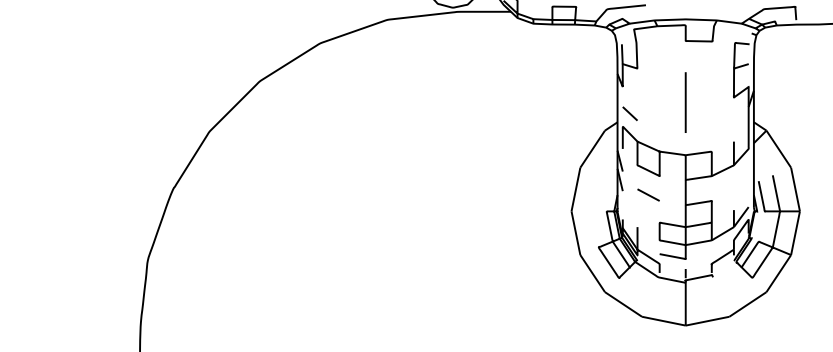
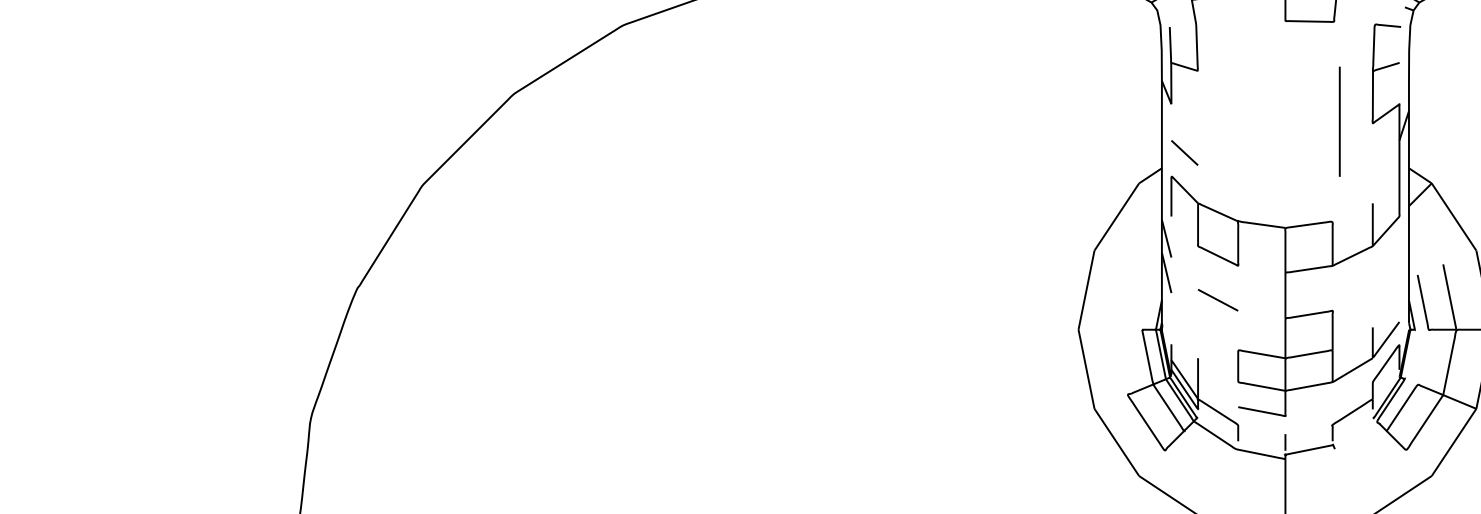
line: (685, 102) -> (1339, 121), moved

